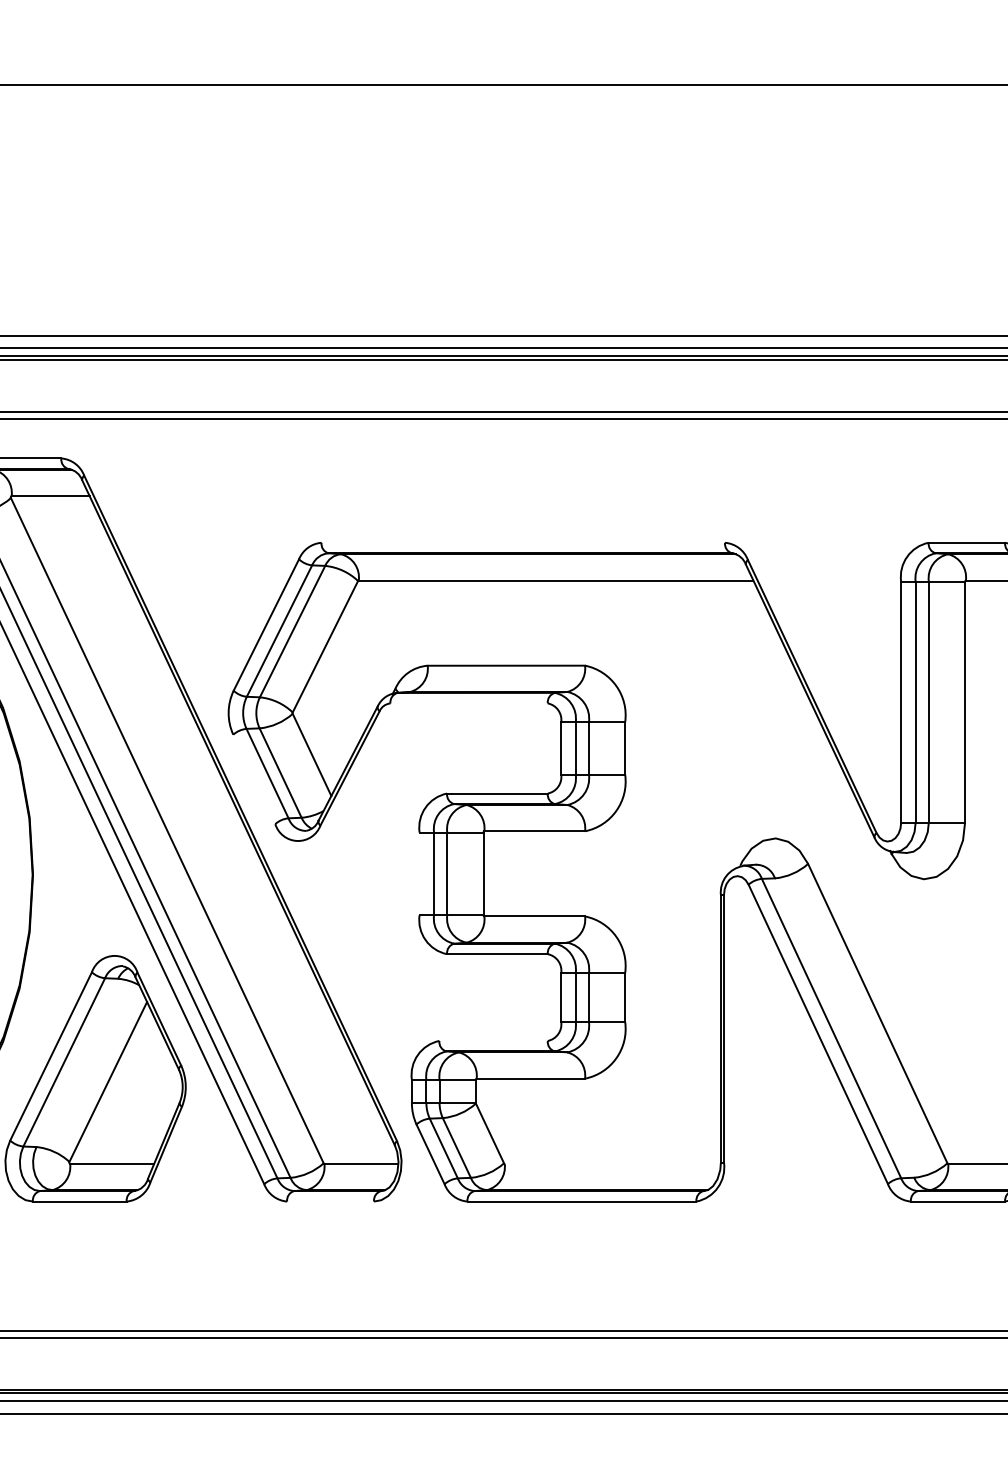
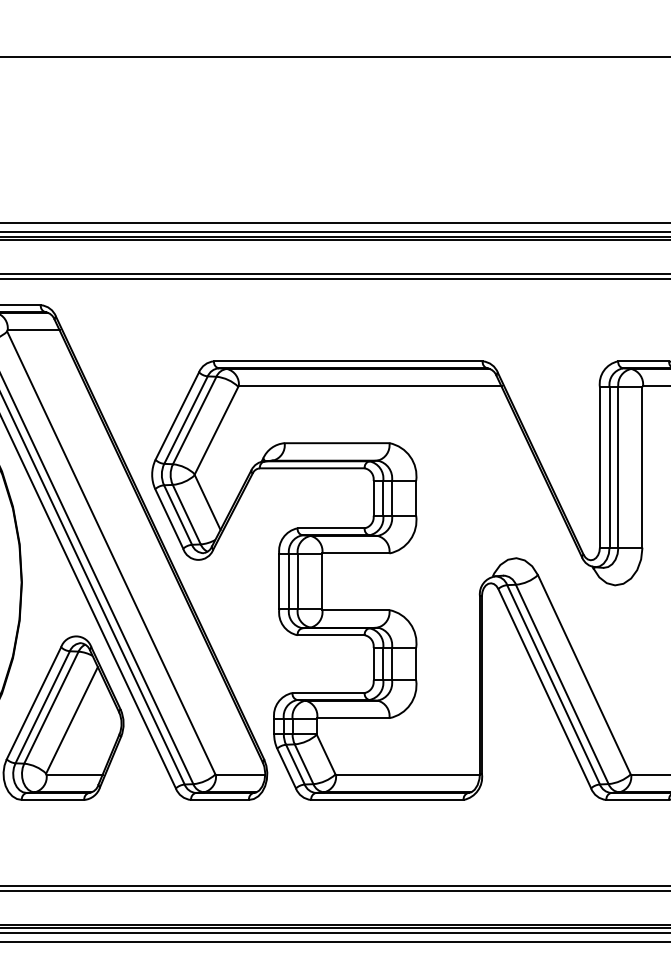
line: (523, 542) -> (348, 361), added
line: (467, 703) -> (311, 468), added
line: (254, 778) -> (169, 518), added
line: (419, 873) -> (279, 581), added
line: (843, 1028) -> (561, 684), added
line: (493, 1041) -> (328, 693), added
line: (77, 1062) -> (51, 707), added
line: (612, 1163) -> (407, 774), added
line: (331, 1200) -> (220, 799), added

